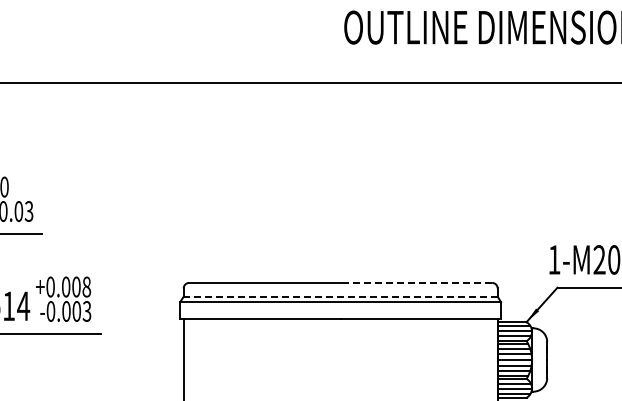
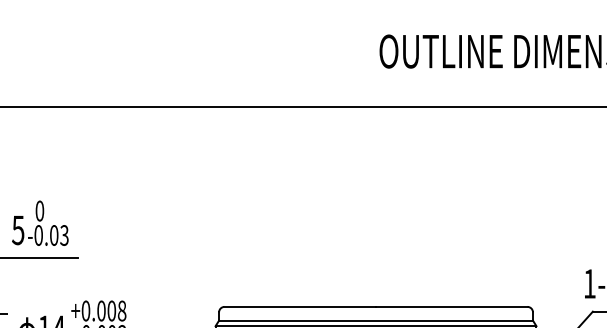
line: (416, 282) -> (451, 306), dashed -> solid
line: (340, 296) -> (375, 320), dashed -> solid

